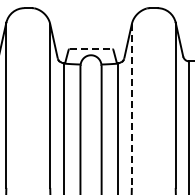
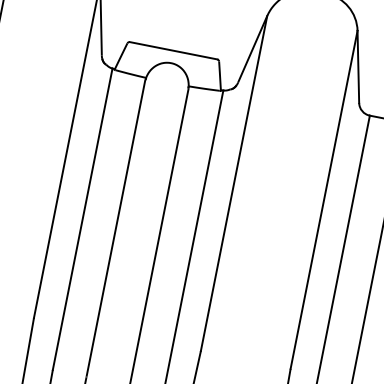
line: (91, 49) -> (174, 51), dashed -> solid
line: (131, 106) -> (233, 184), dashed -> solid

